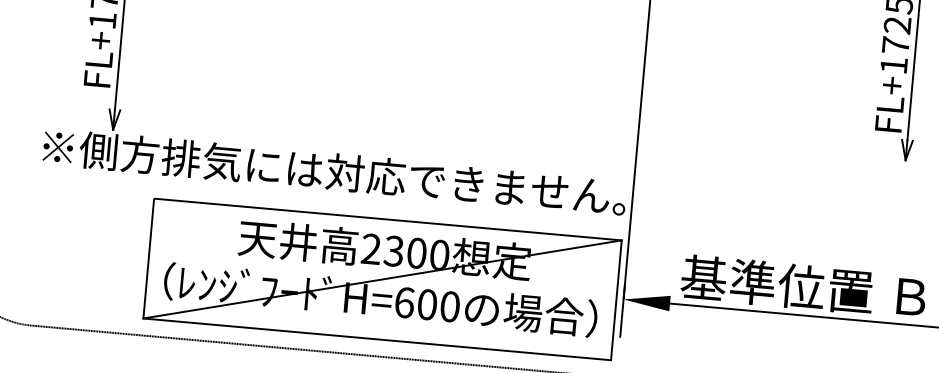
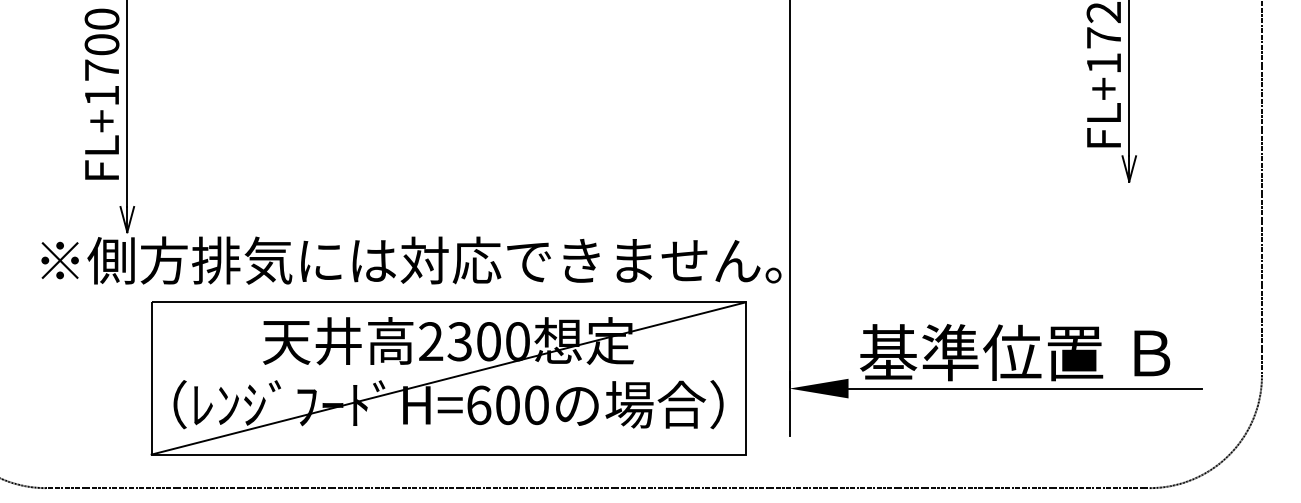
part: (382, 279) -> (448, 378), moved

